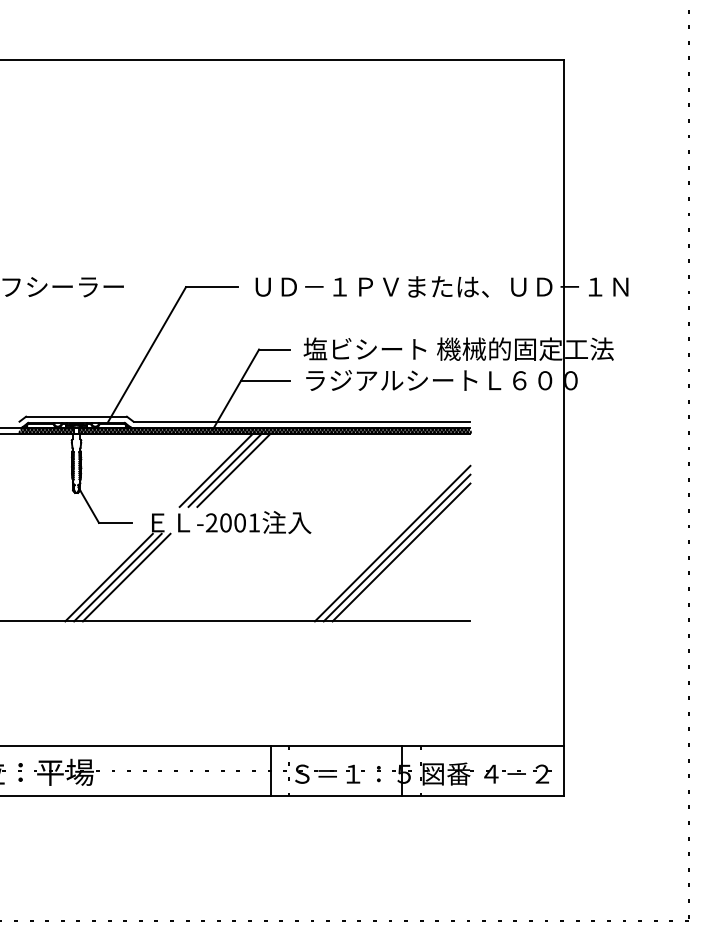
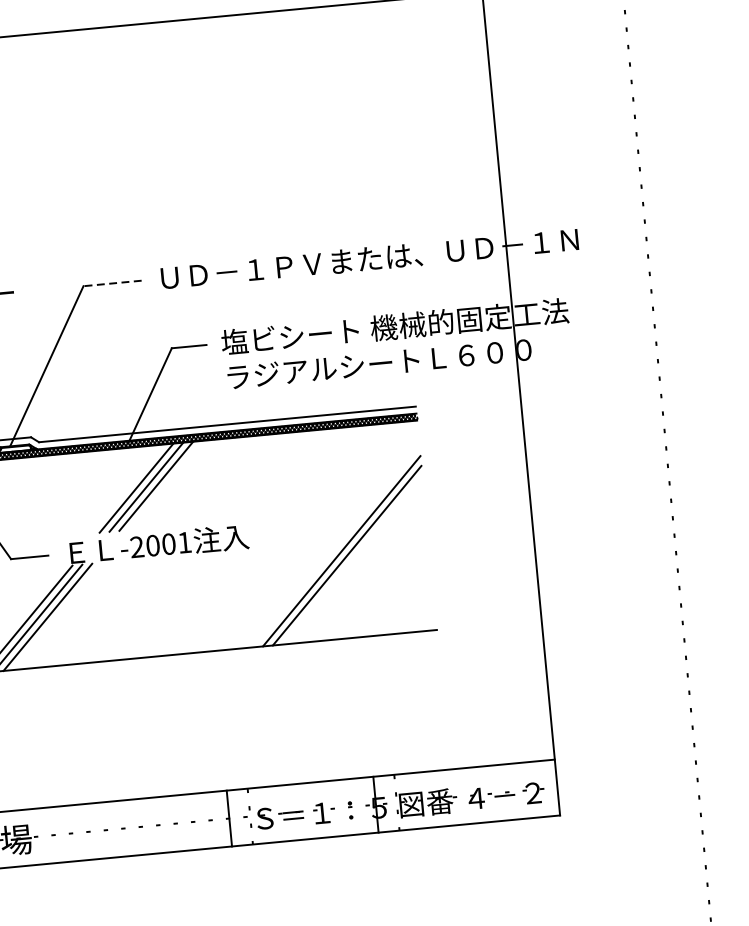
line: (212, 287) -> (113, 283), solid -> dashed
line: (265, 380) -> (182, 382), removed
line: (401, 552) -> (352, 560), removed

